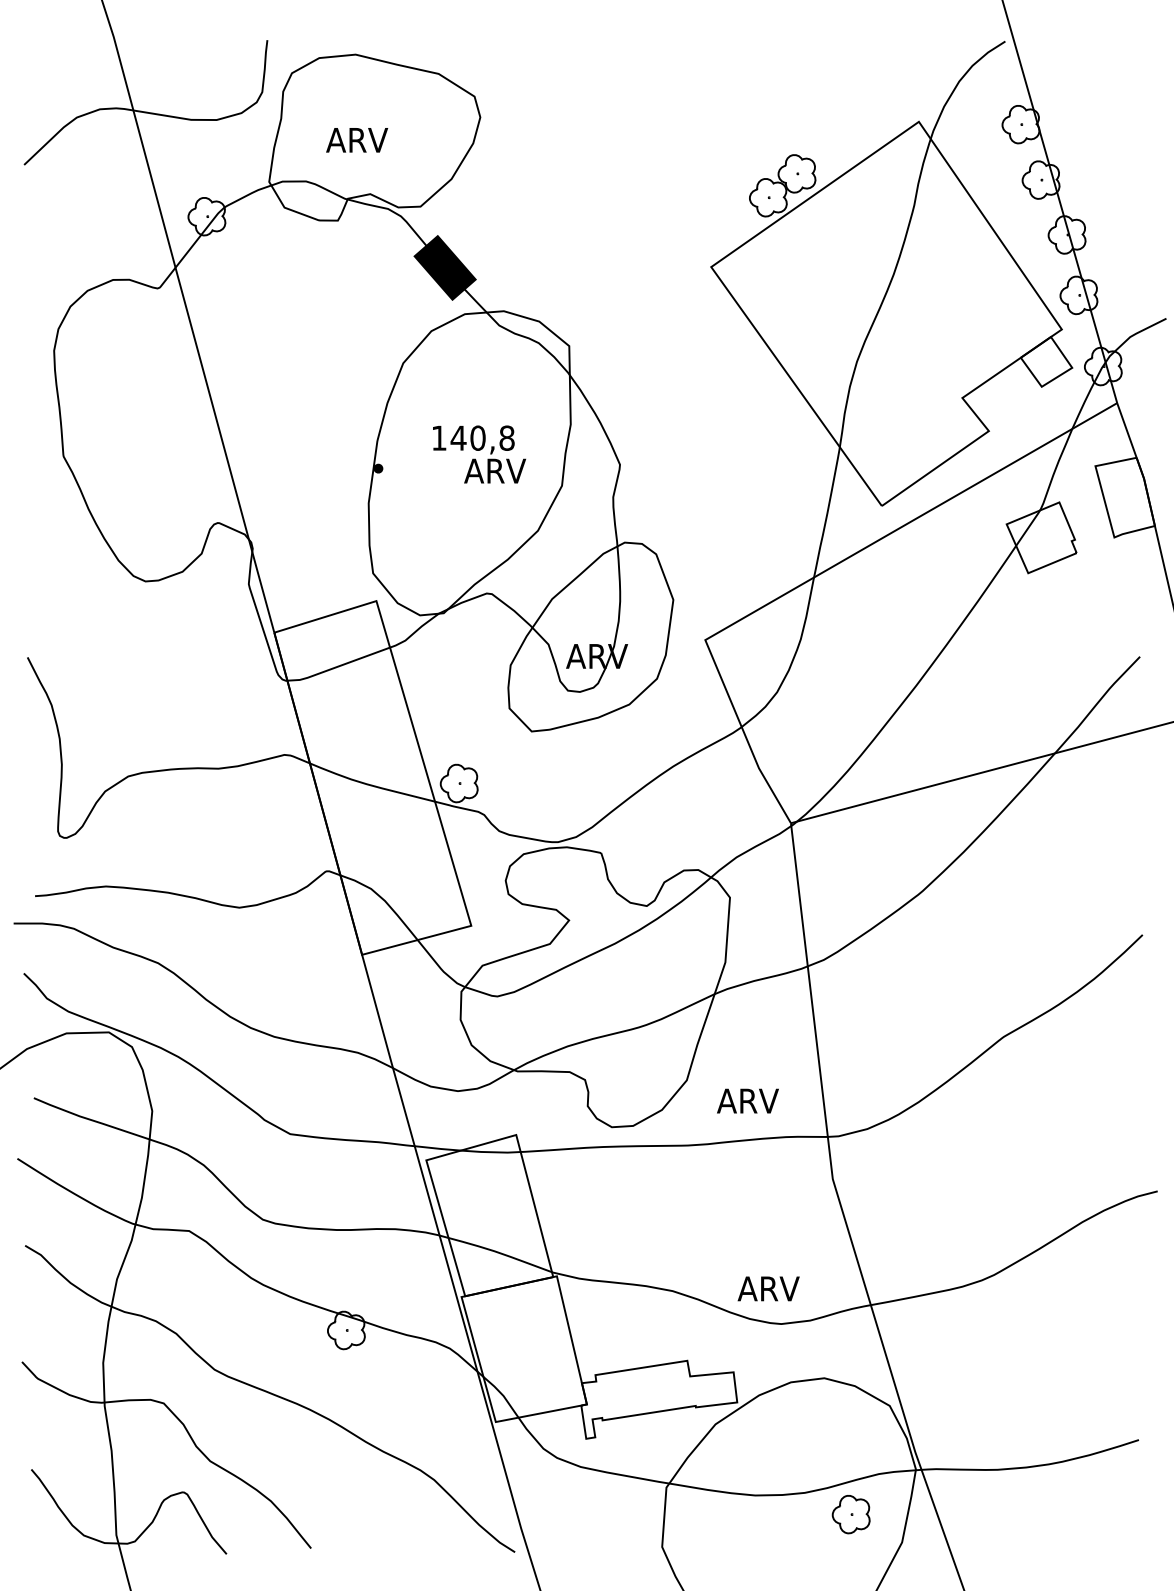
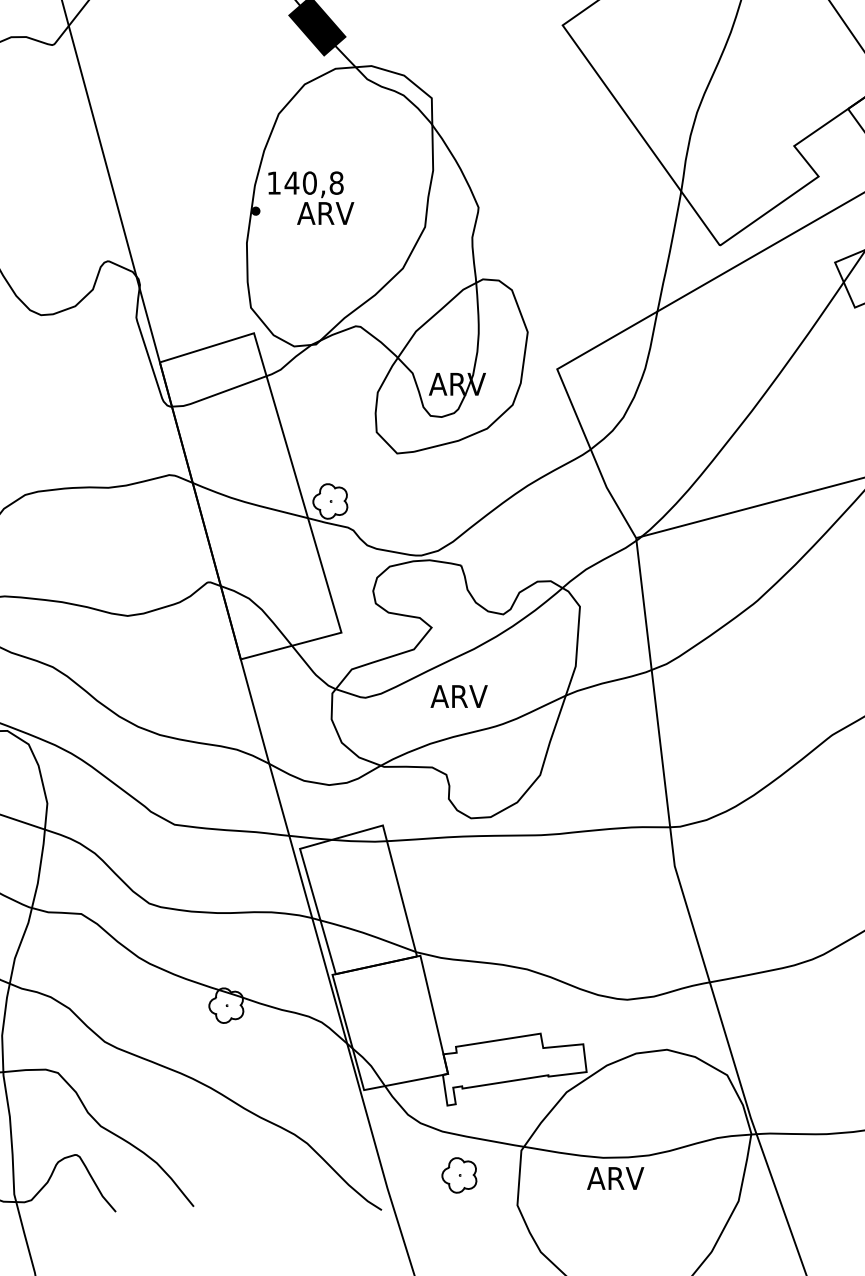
text: (479, 454) -> (311, 198), moved
text: (747, 1100) -> (458, 695), moved
text: (768, 1288) -> (615, 1178), moved
part: (850, 1514) -> (458, 1175), moved

